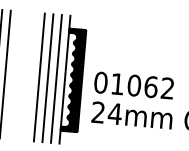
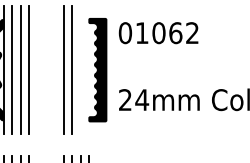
line: (56, 79) -> (80, 70), removed
line: (65, 80) -> (89, 70), removed
text: (133, 85) -> (158, 33), moved

